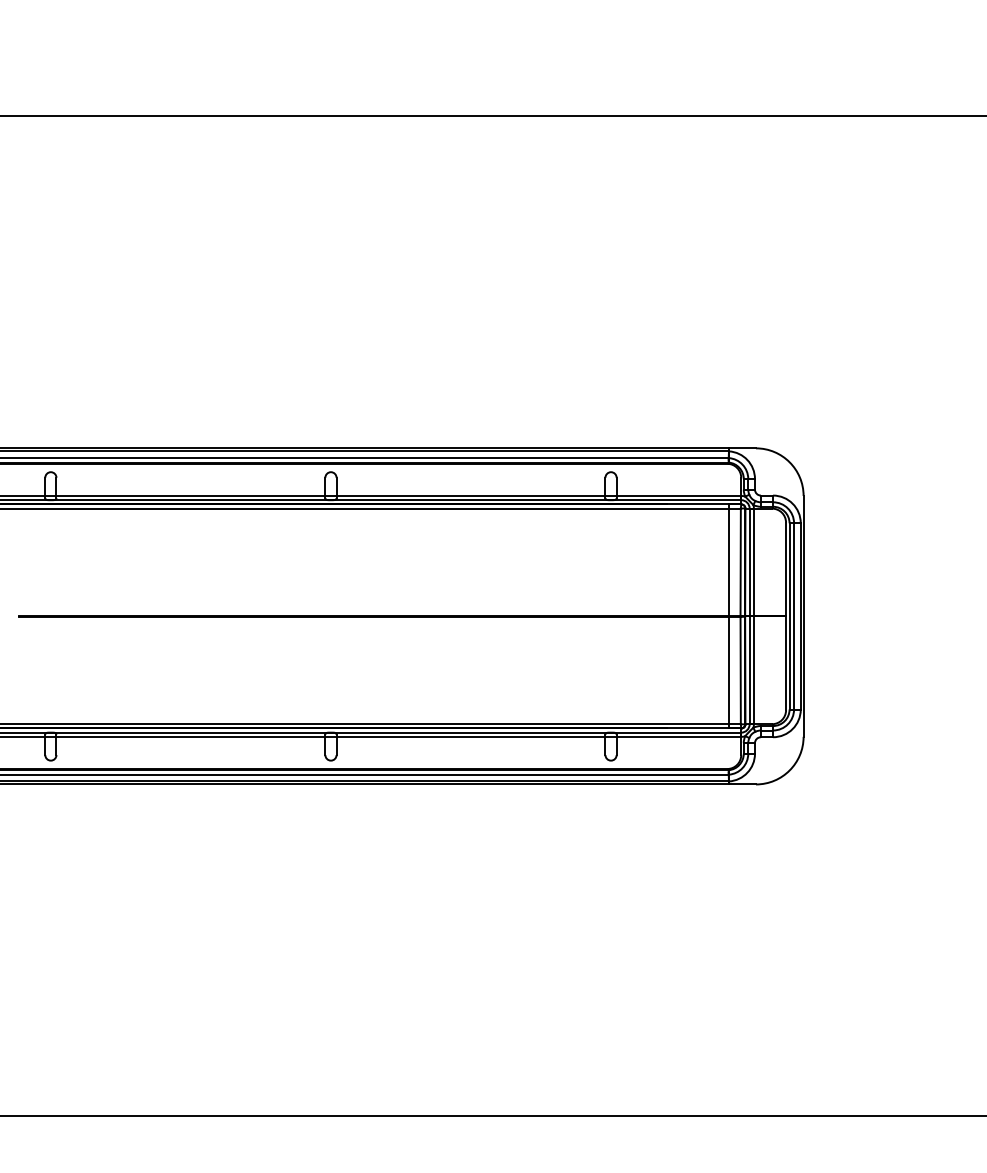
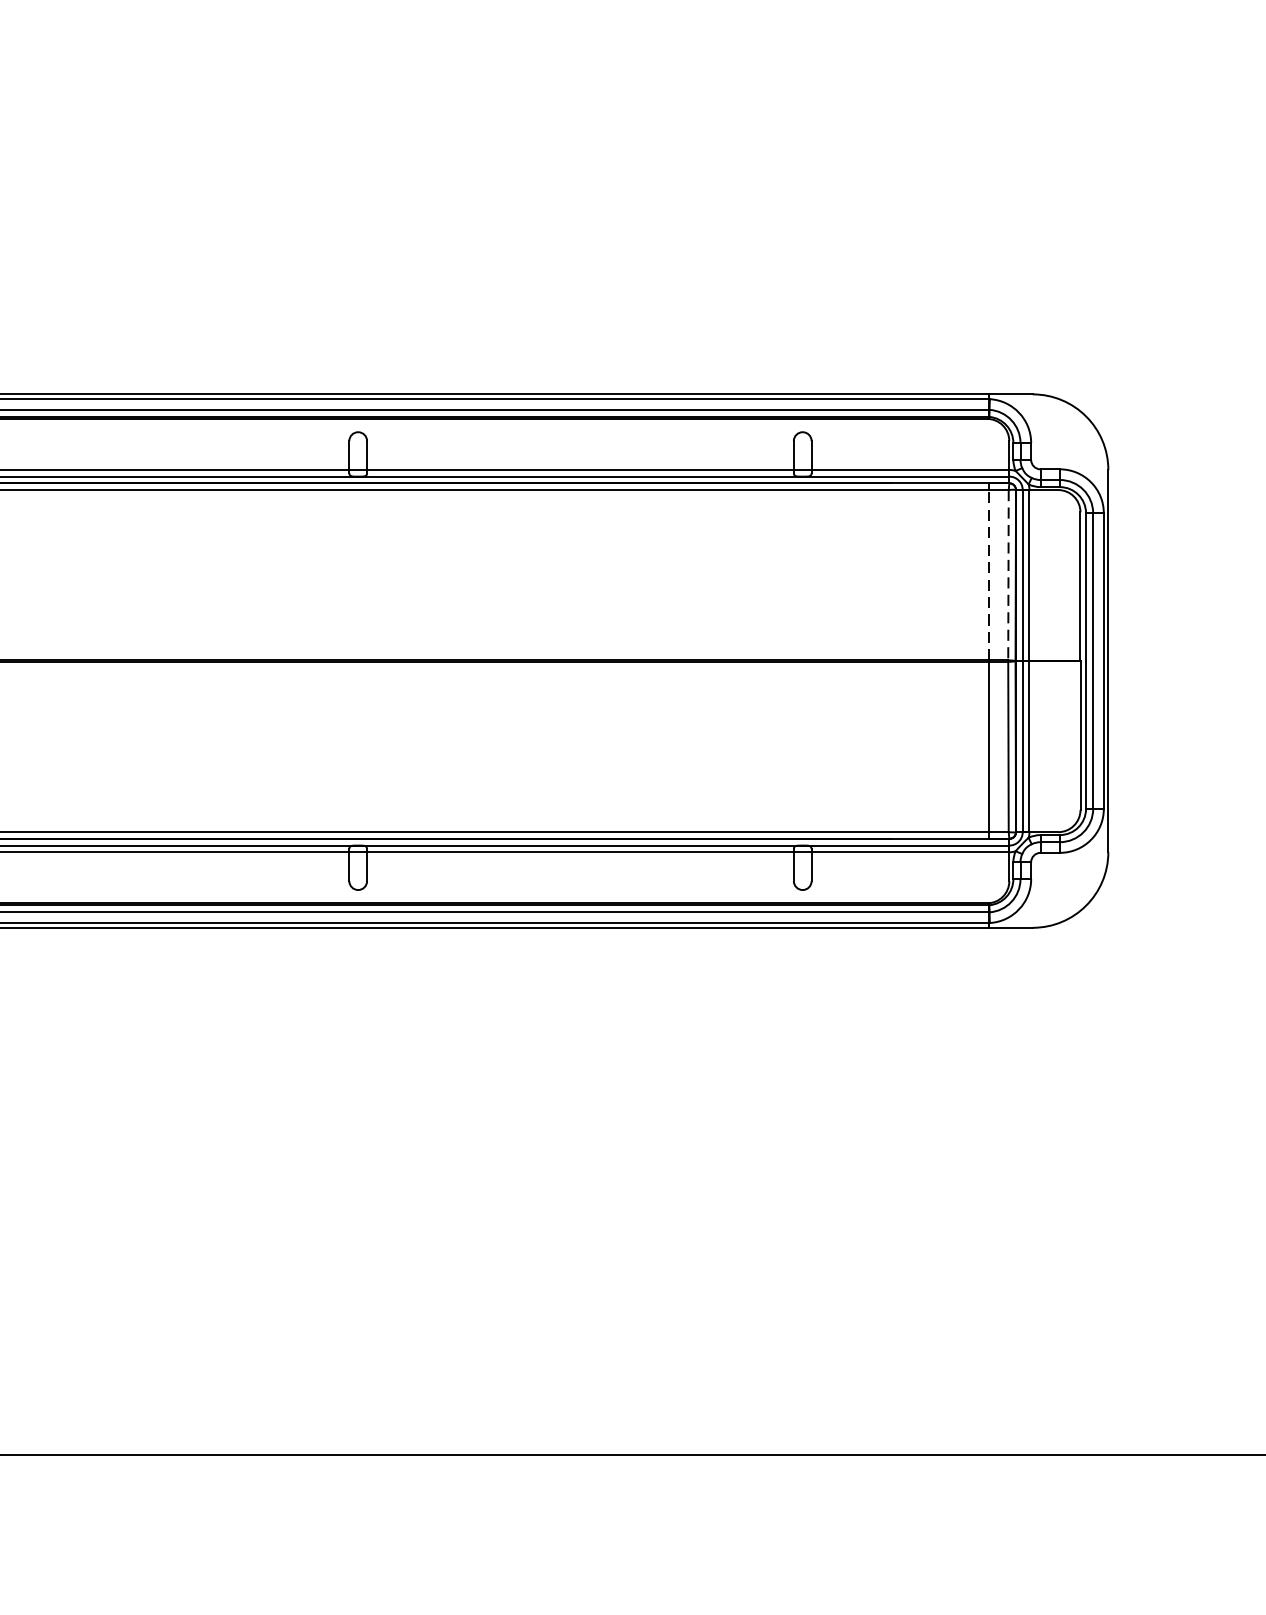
line: (728, 562) -> (989, 575), solid -> dashed
line: (740, 562) -> (1008, 575), solid -> dashed

